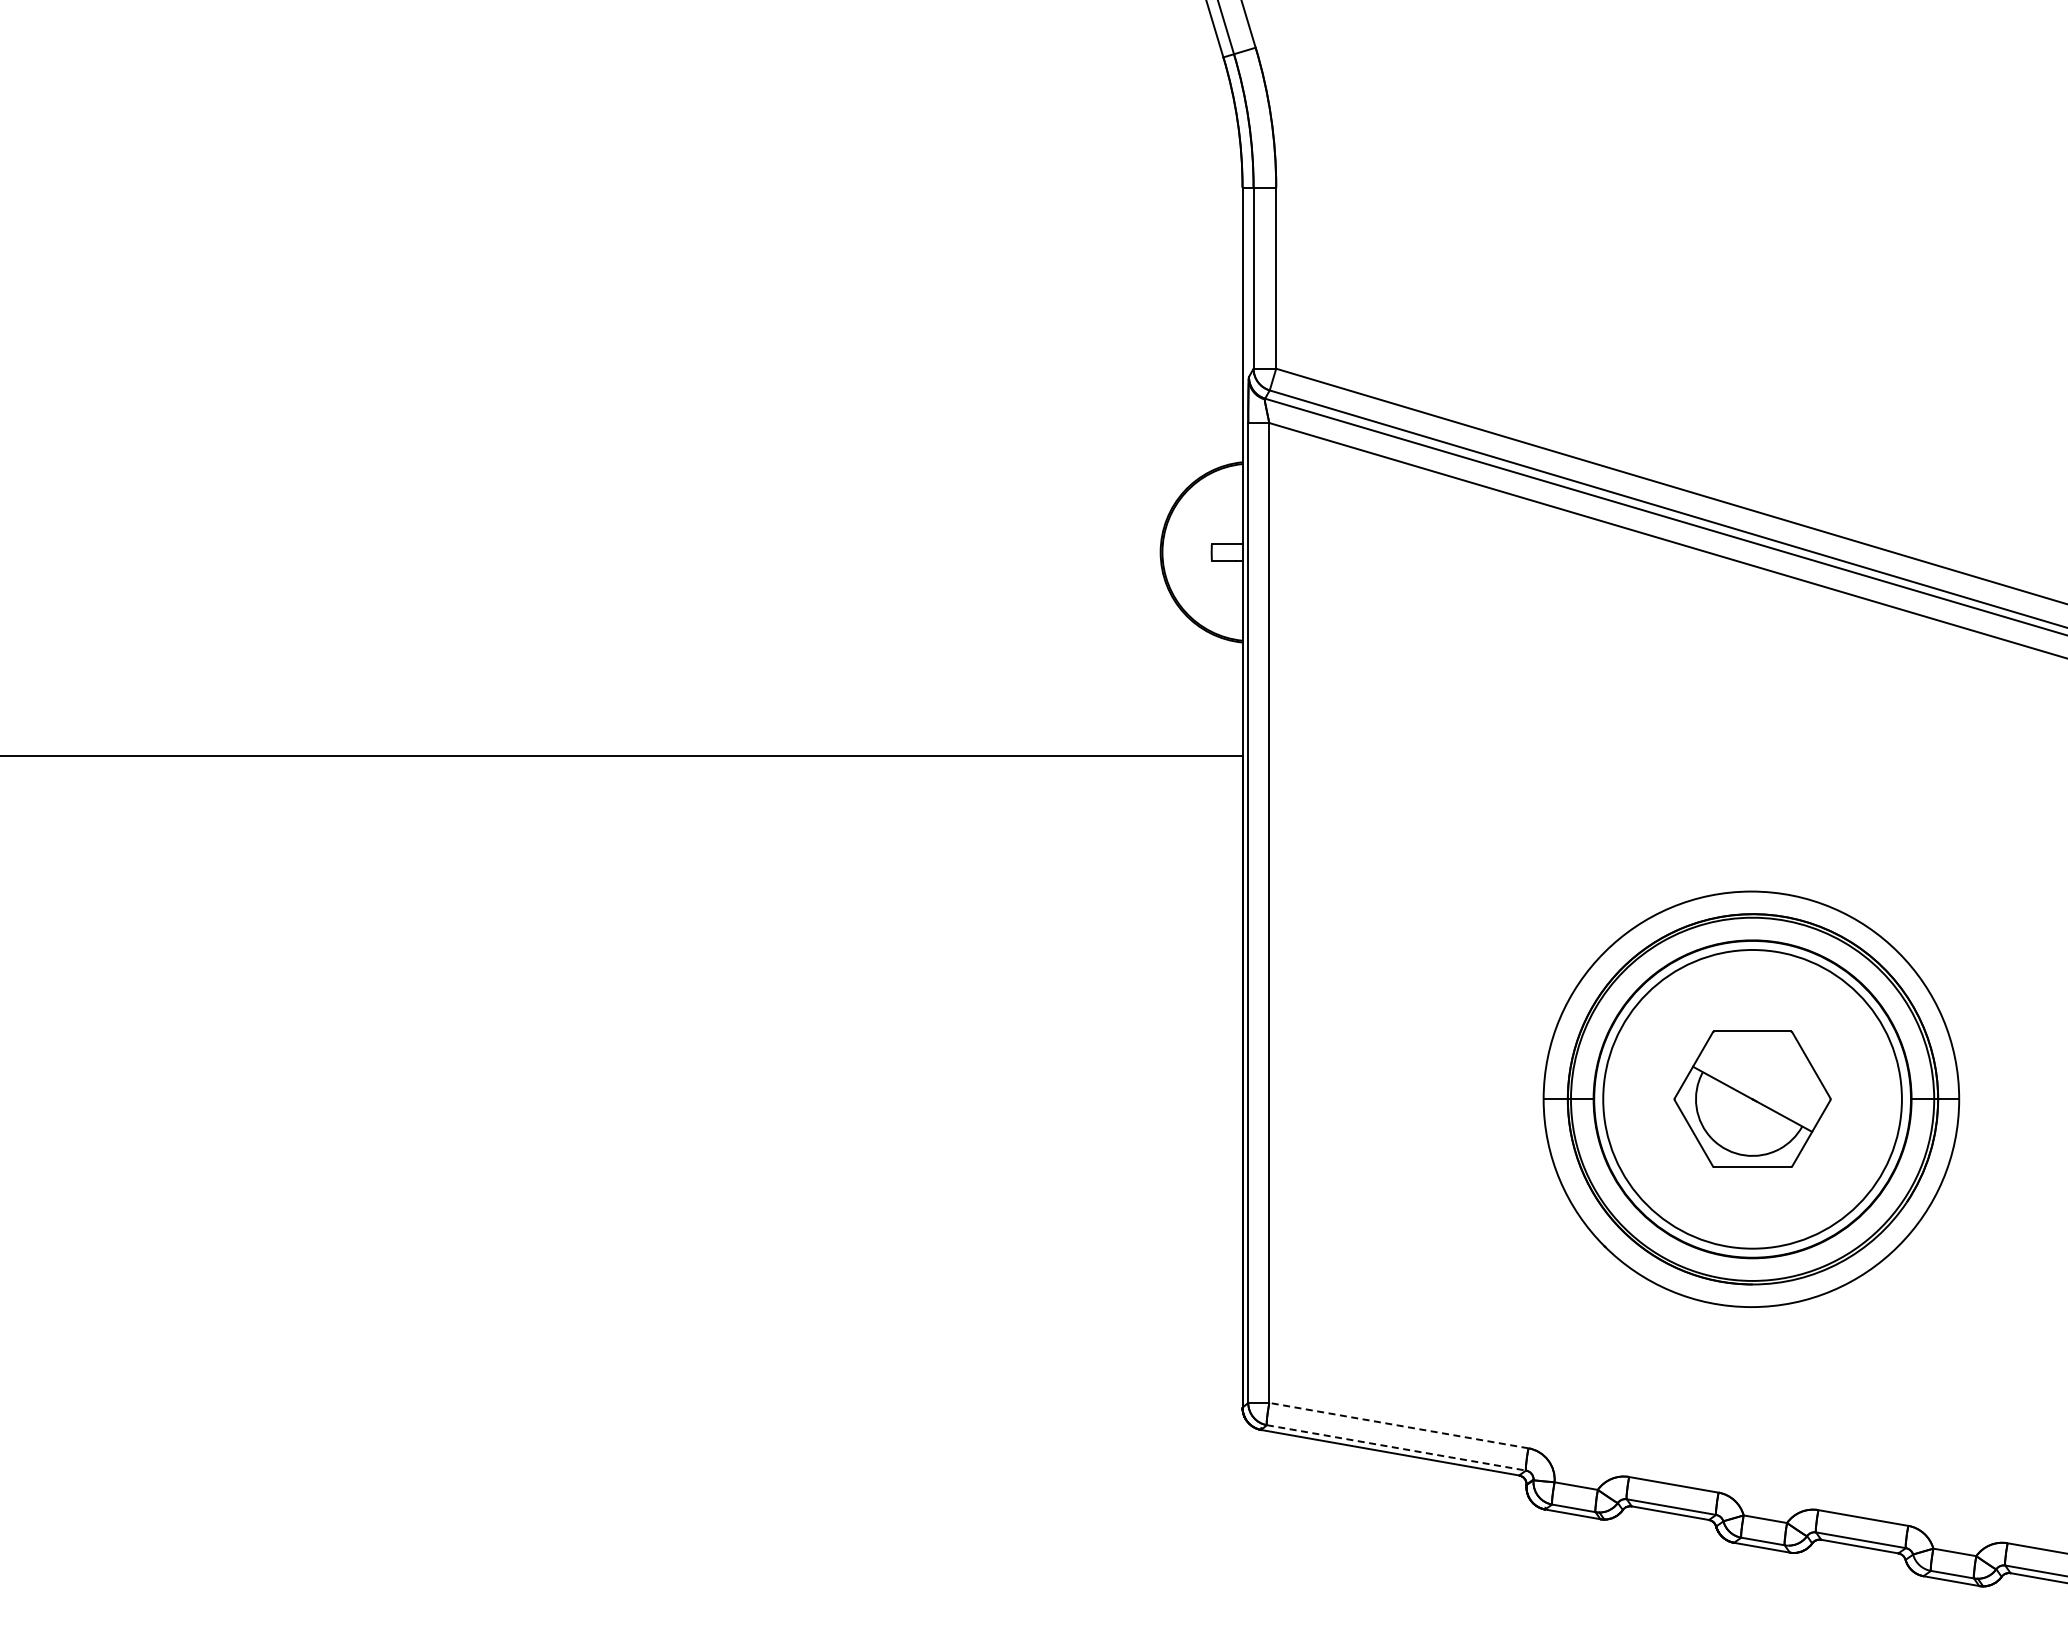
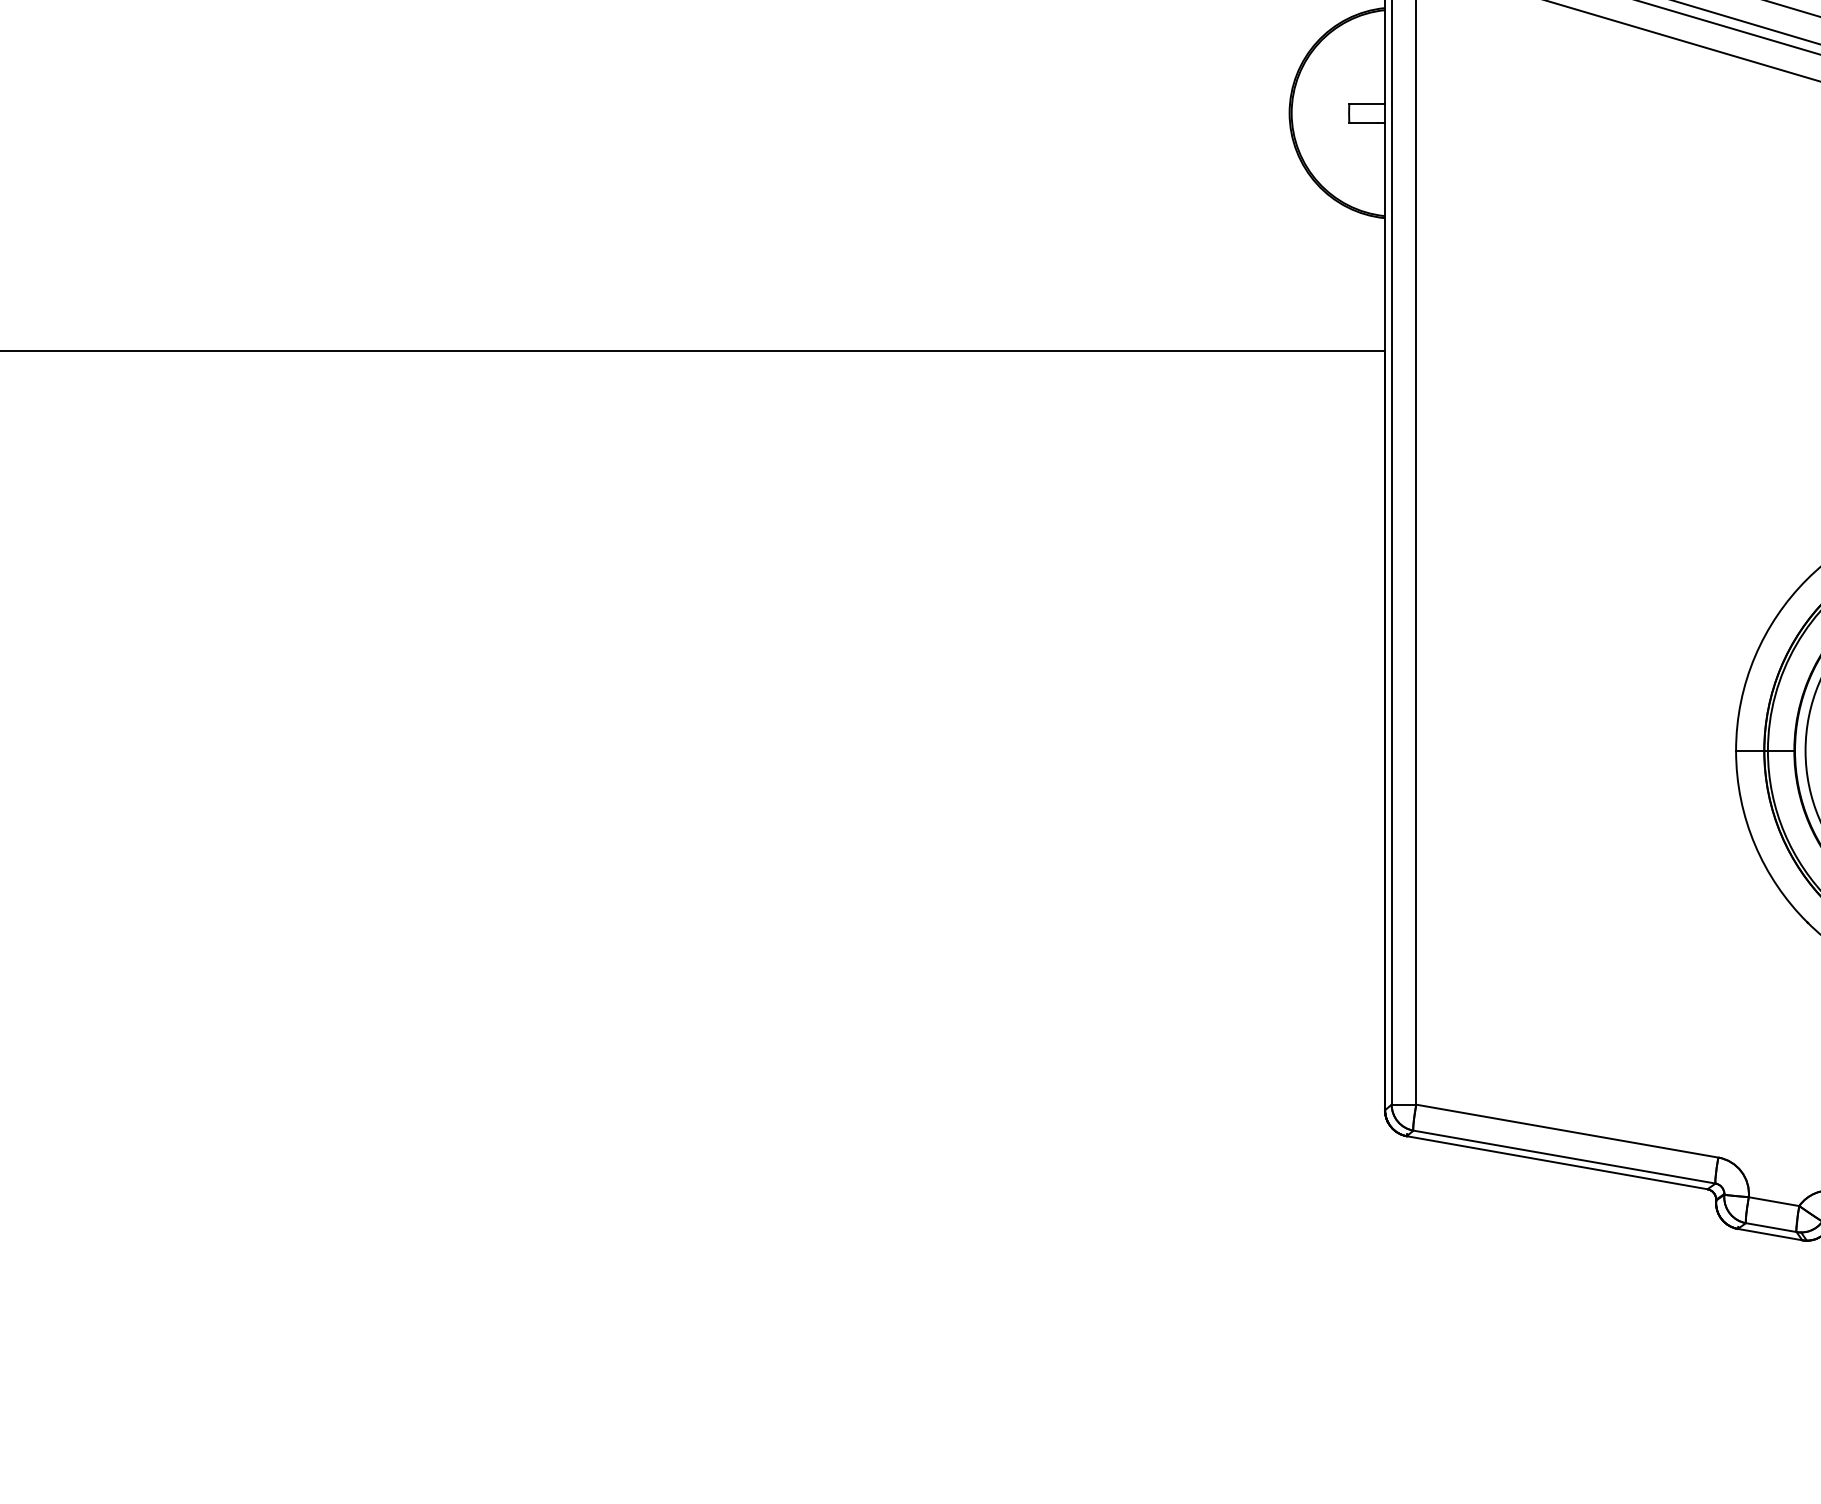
line: (1398, 1425) -> (1566, 1131), dashed -> solid
line: (1396, 1447) -> (1564, 1156), dashed -> solid

